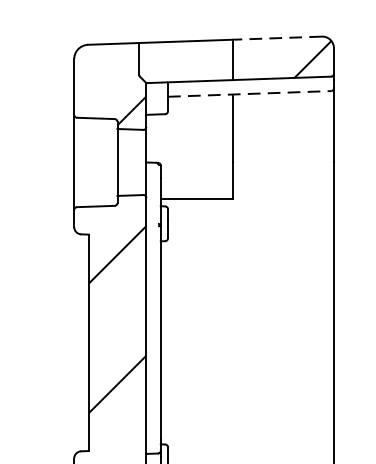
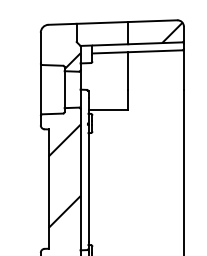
line: (276, 38) -> (152, 21), dashed -> solid
line: (249, 93) -> (137, 51), dashed -> solid

